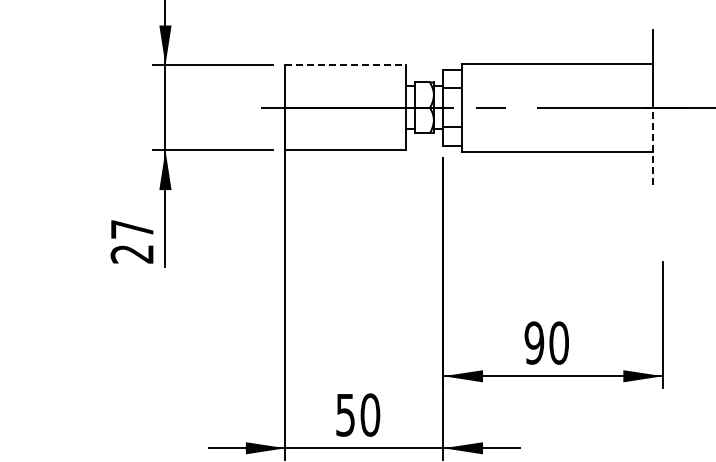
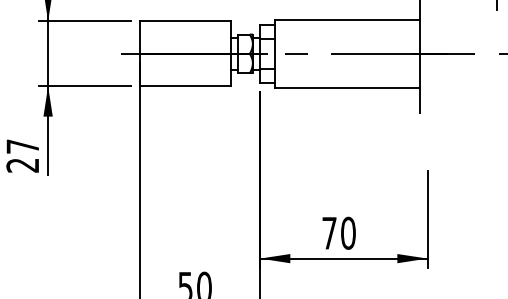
line: (345, 65) -> (185, 21), dashed -> solid
line: (653, 146) -> (420, 83), dashed -> solid
text: (534, 342) -> (329, 232), 90 -> 70

